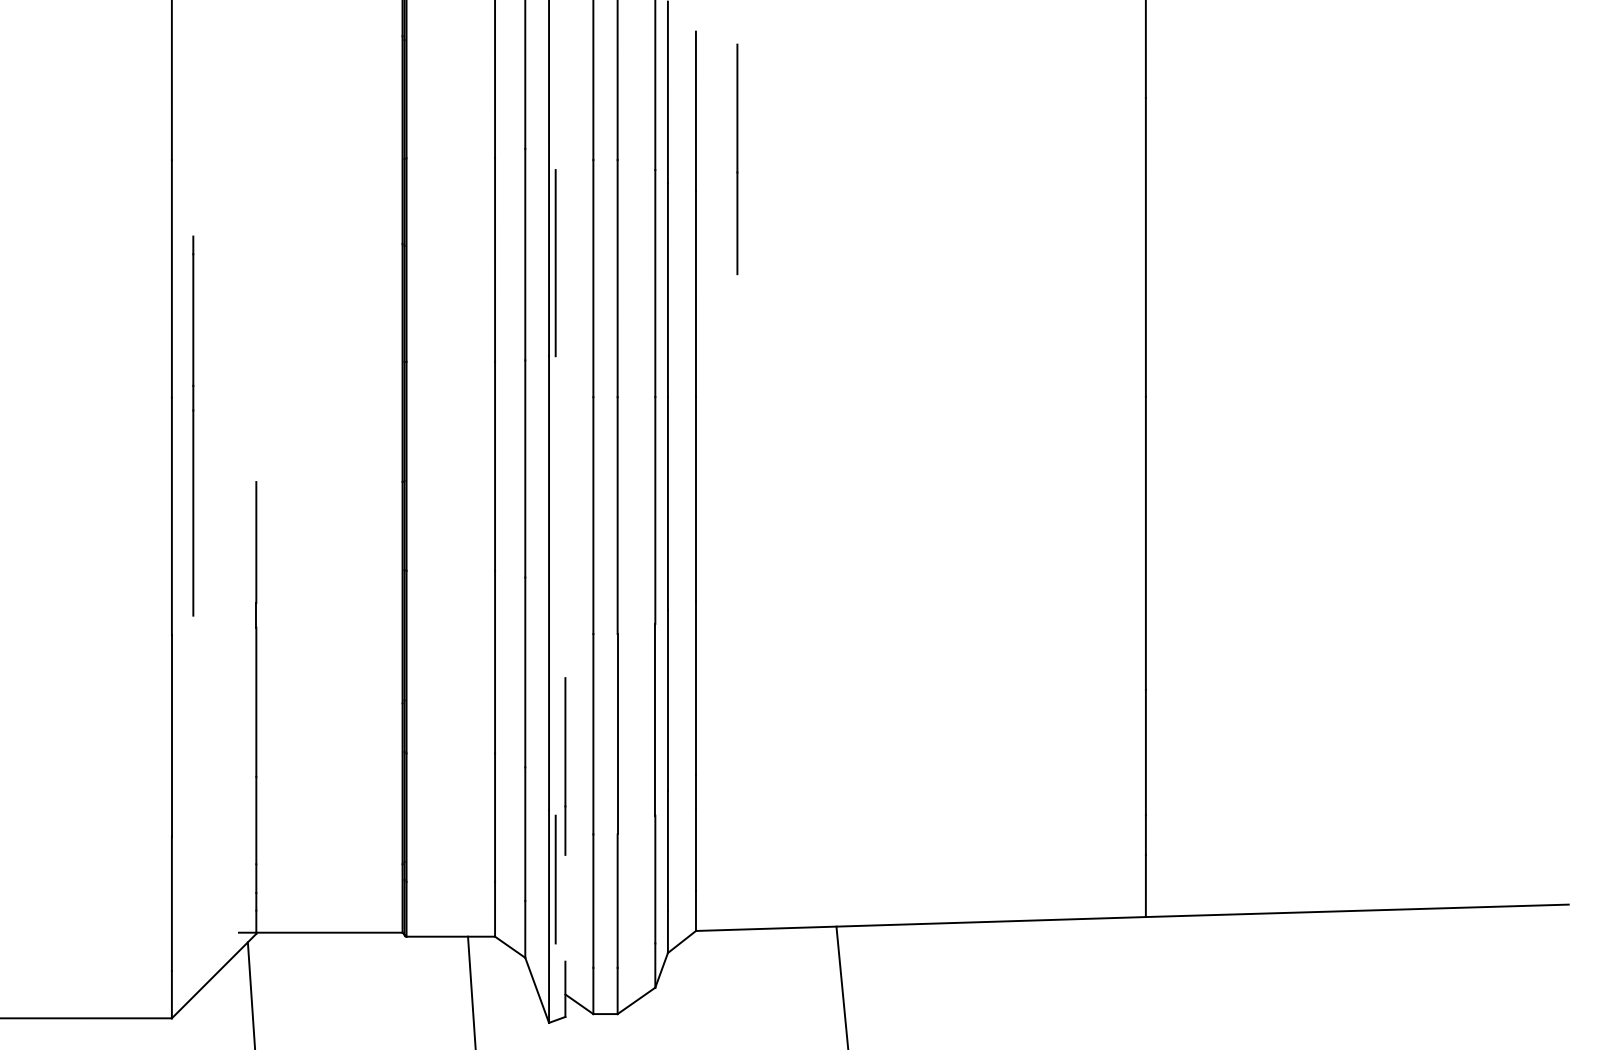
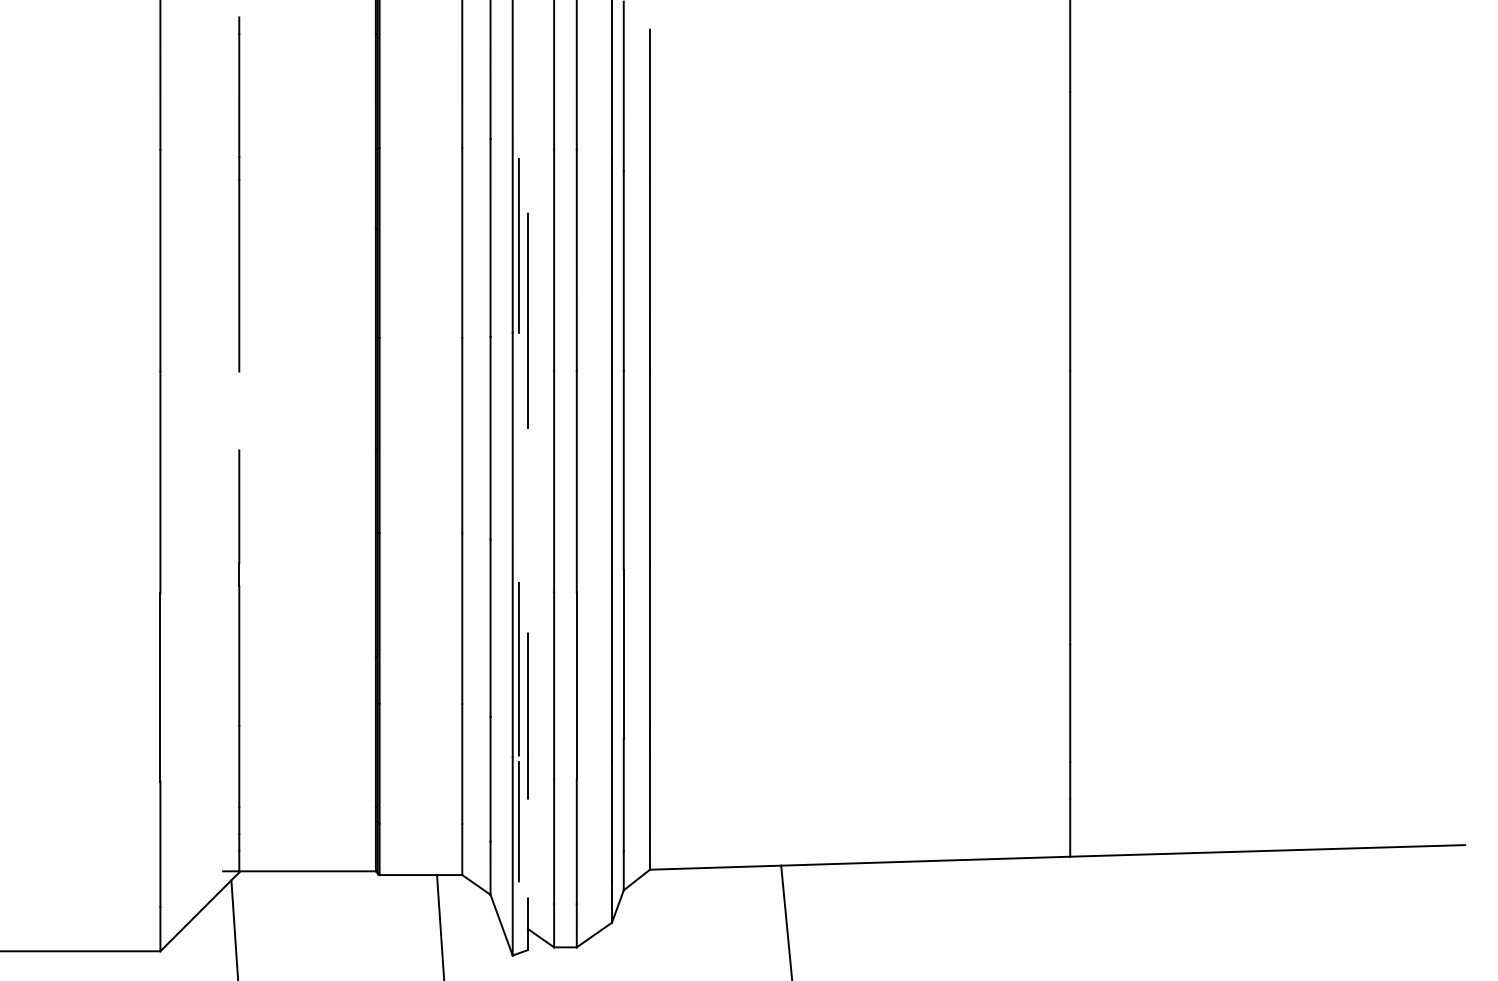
line: (737, 159) -> (528, 320), moved
line: (193, 425) -> (239, 193), moved
line: (555, 715) -> (518, 668), added

